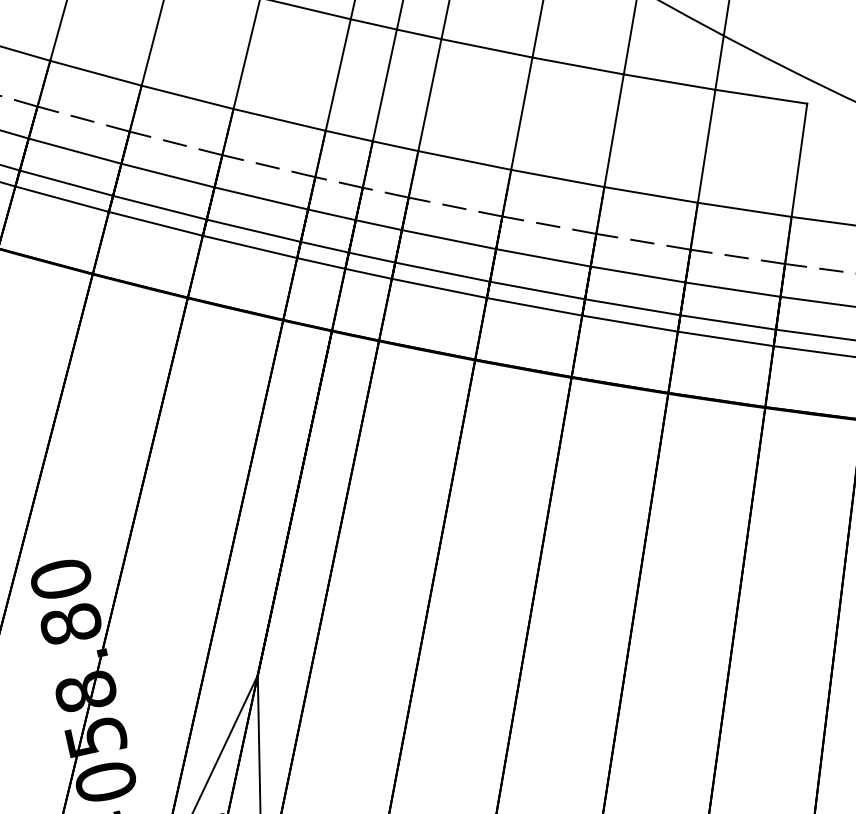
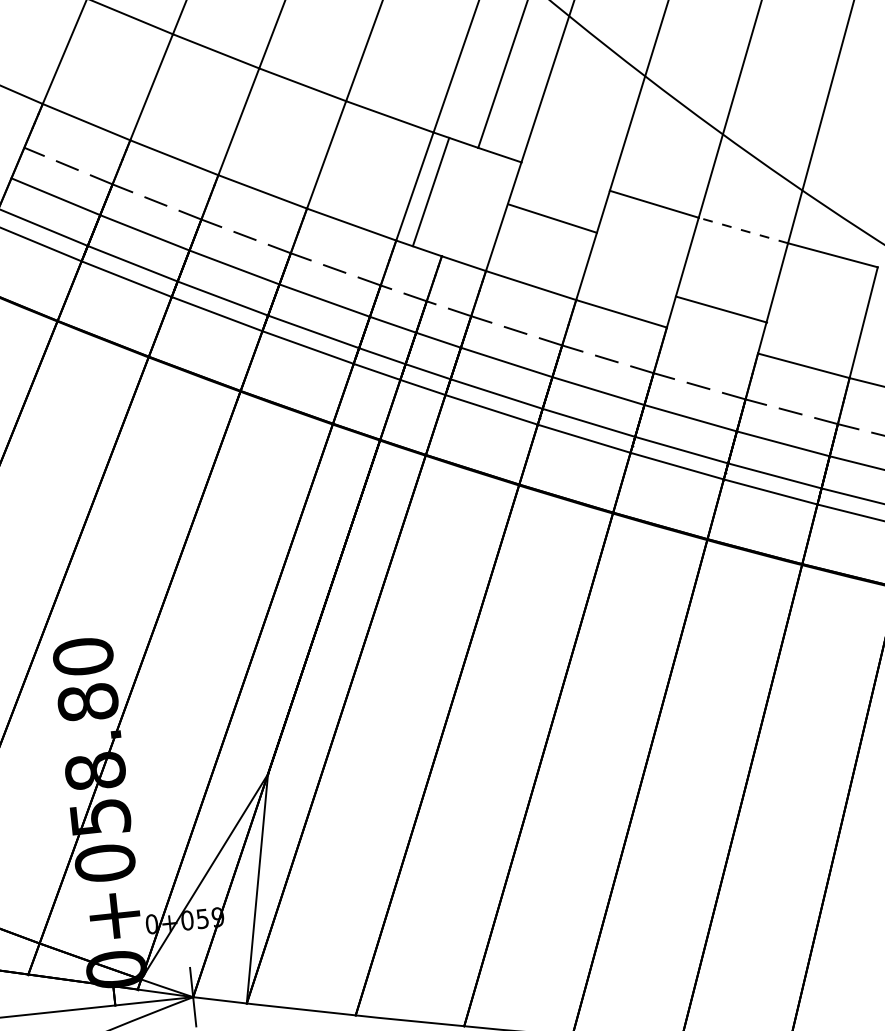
line: (486, 48) -> (552, 218), moved
line: (668, 82) -> (742, 230), solid -> dashed
line: (384, 84) -> (430, 191), moved
line: (651, 194) -> (721, 309), moved

